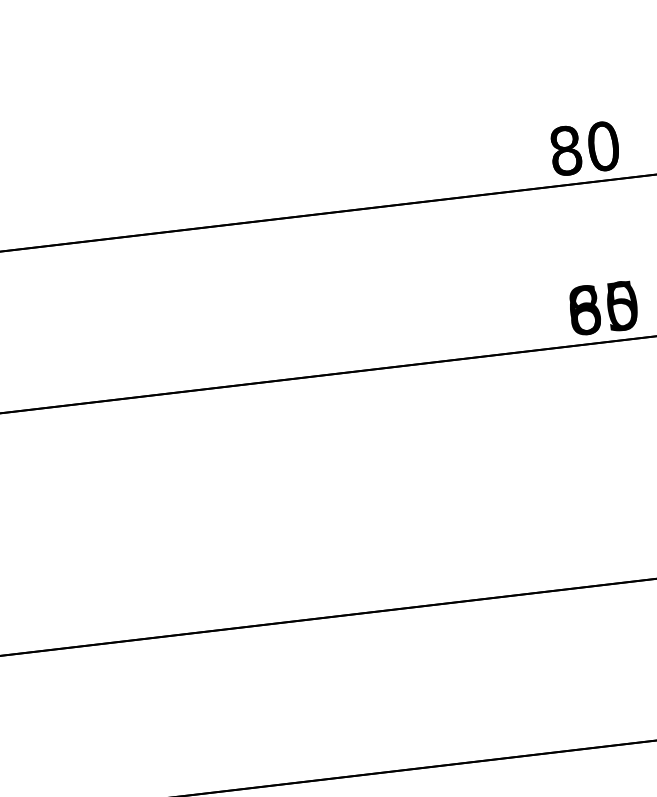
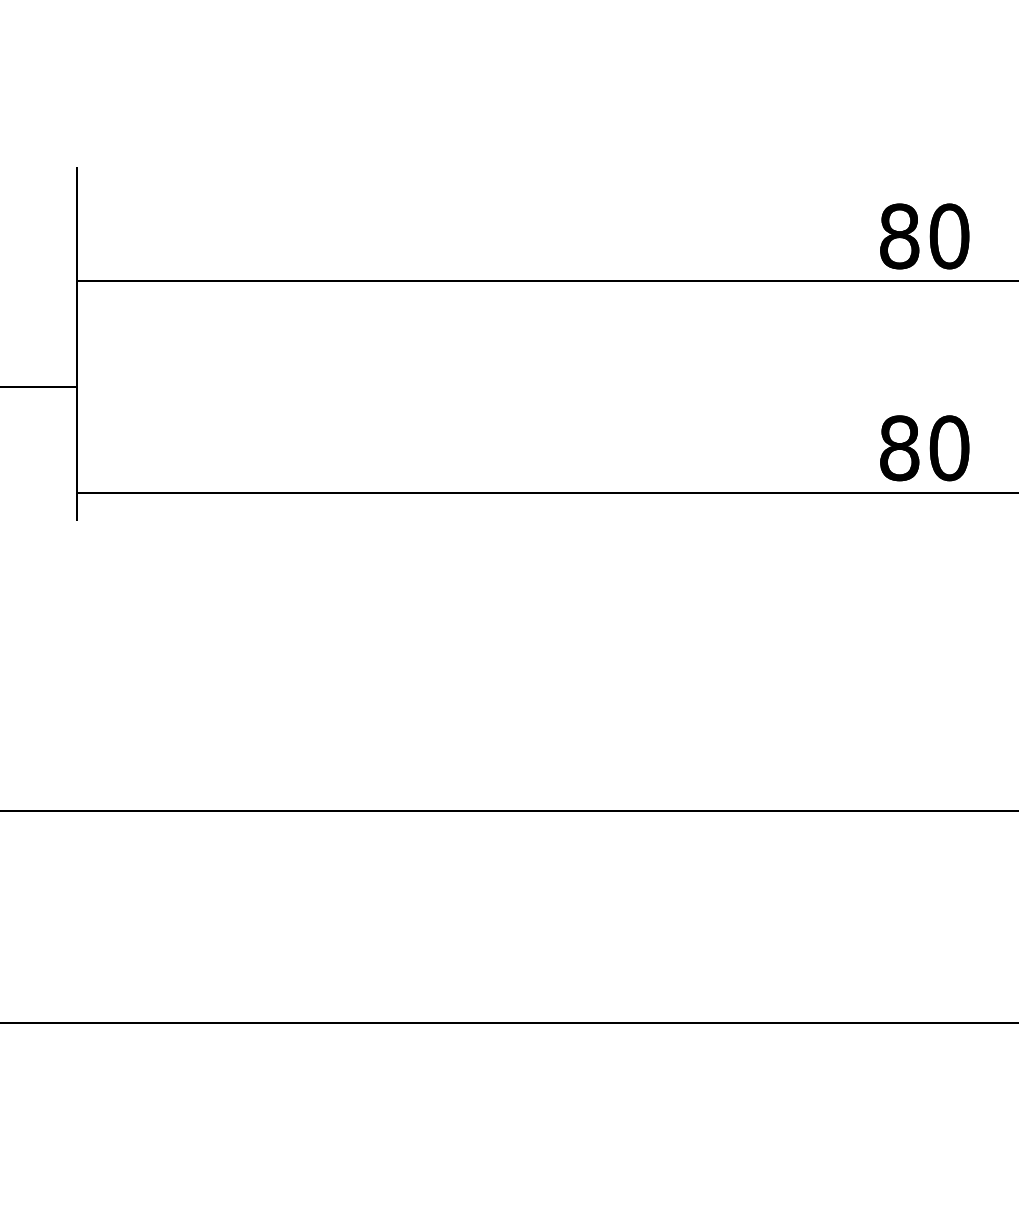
text: (603, 308) -> (924, 448), 65 -> 80

